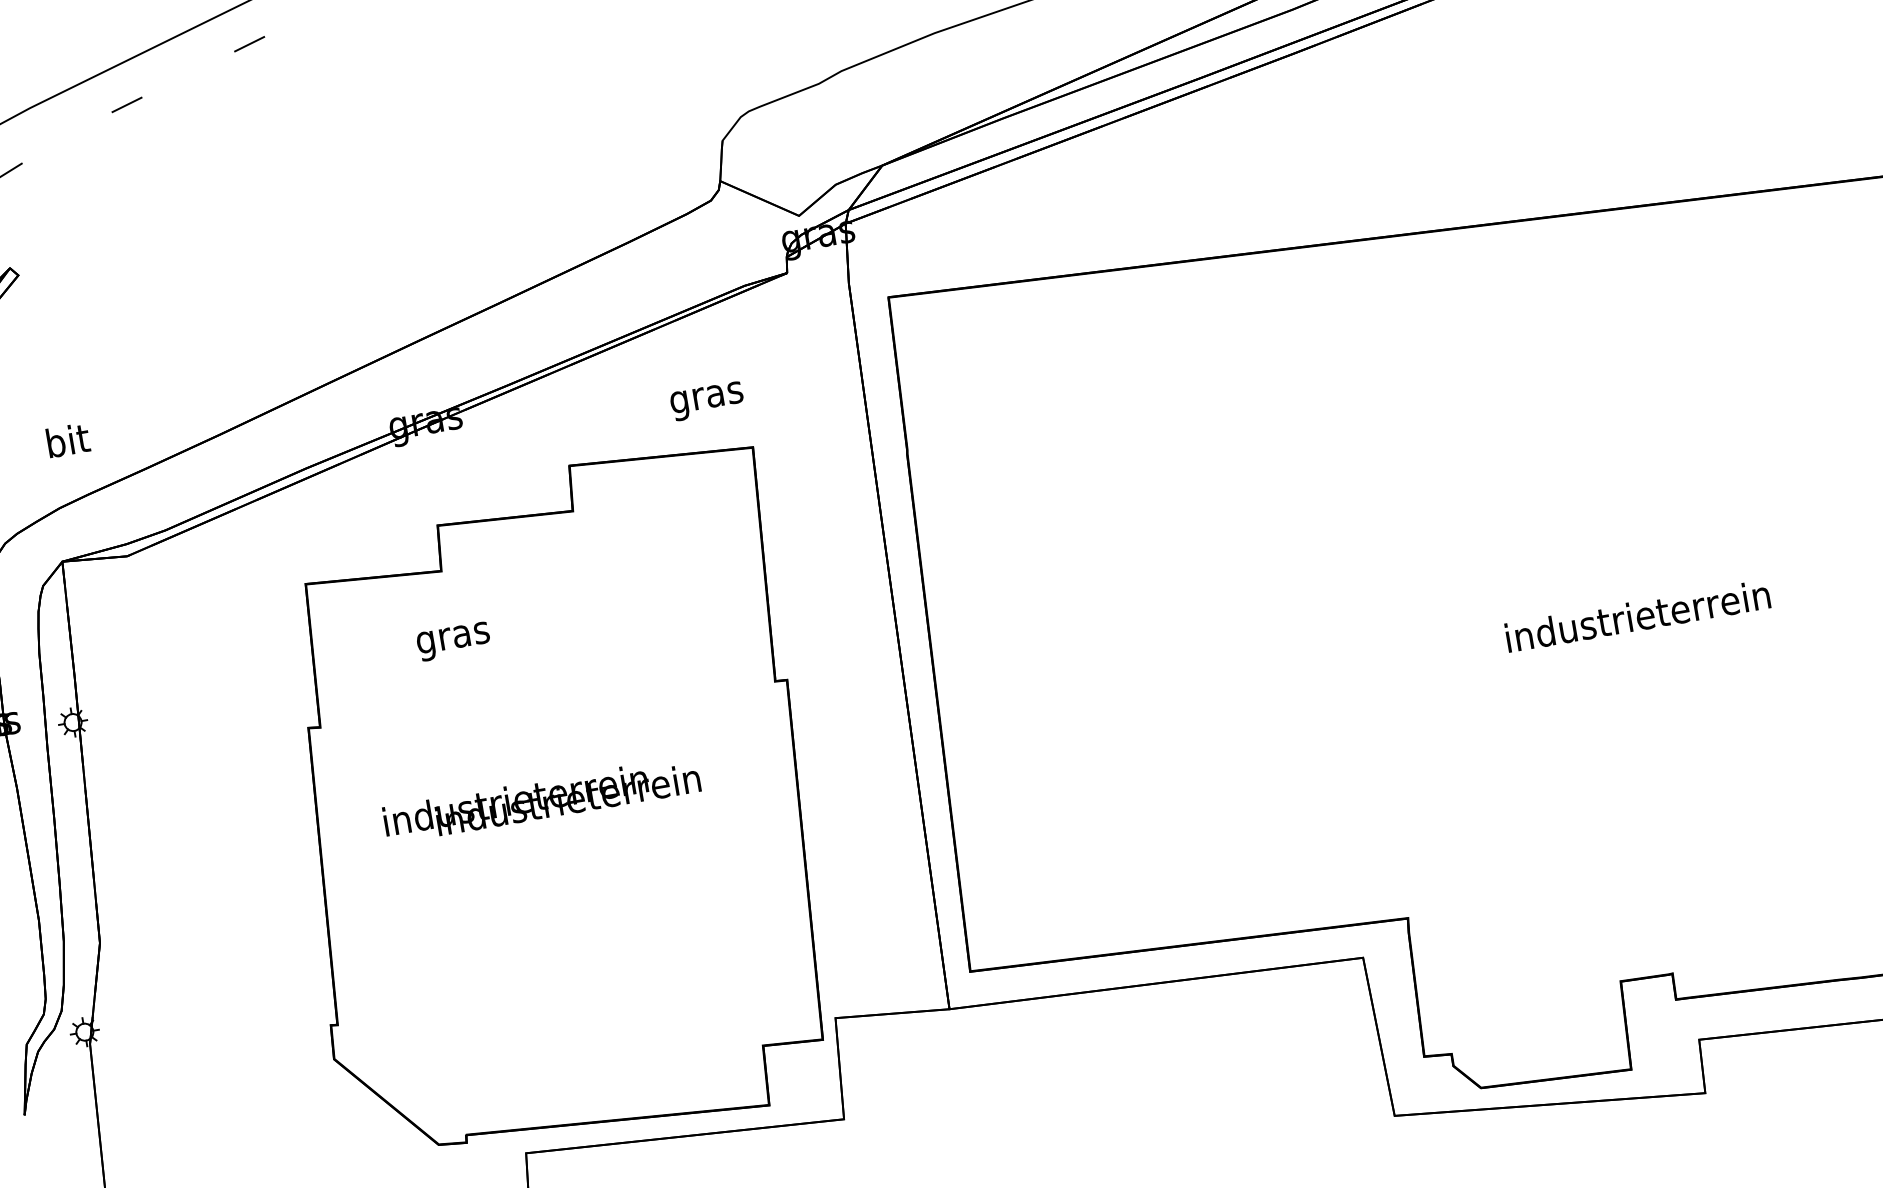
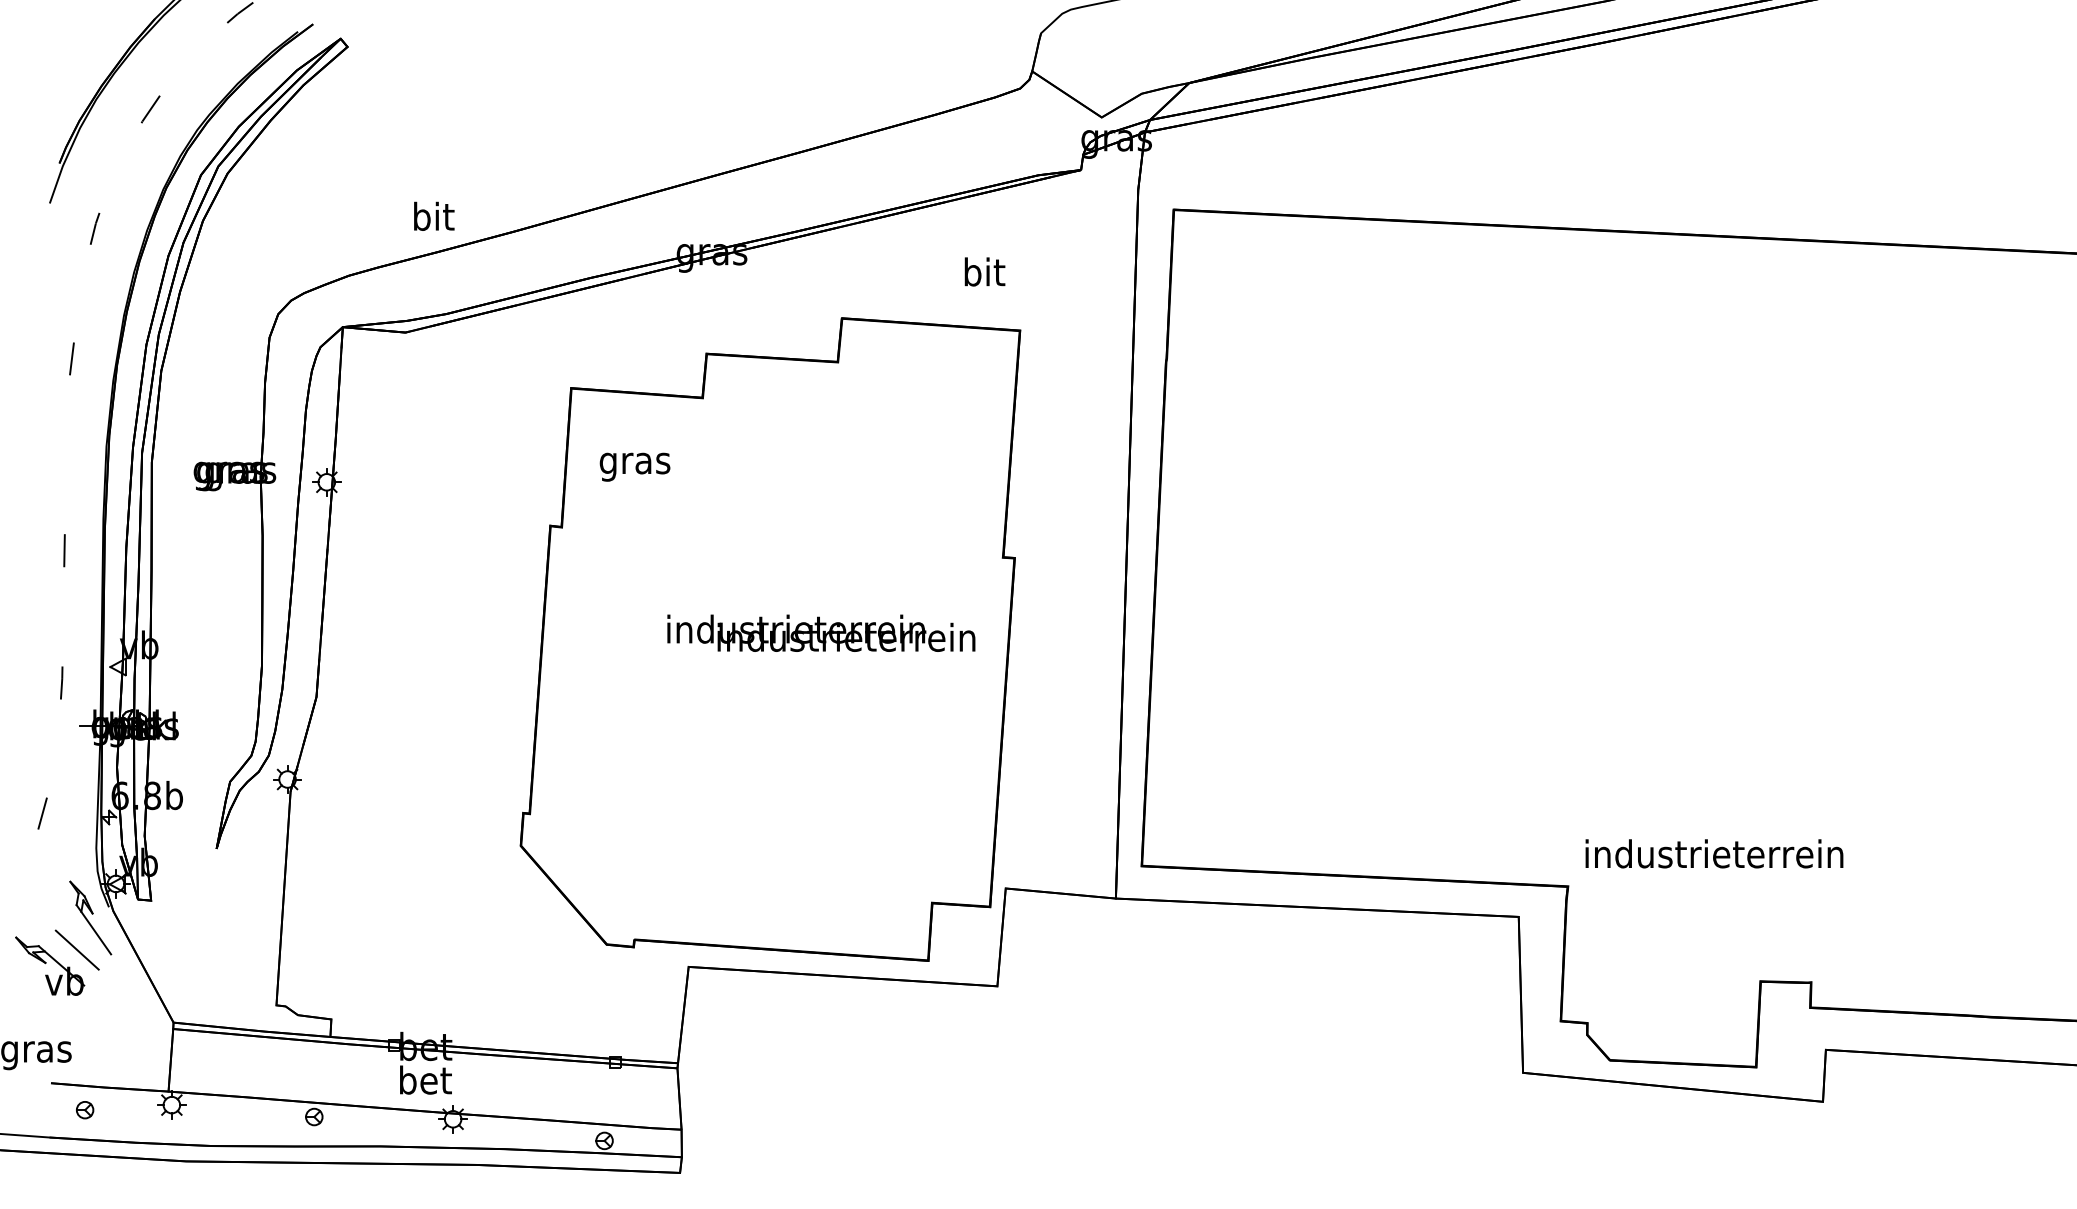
text: (706, 397) -> (983, 275), gras -> bit
text: (68, 439) -> (434, 215), moved
text: (1637, 615) -> (1714, 853), moved
text: (453, 641) -> (634, 466), moved
text: (541, 798) -> (821, 632), moved

